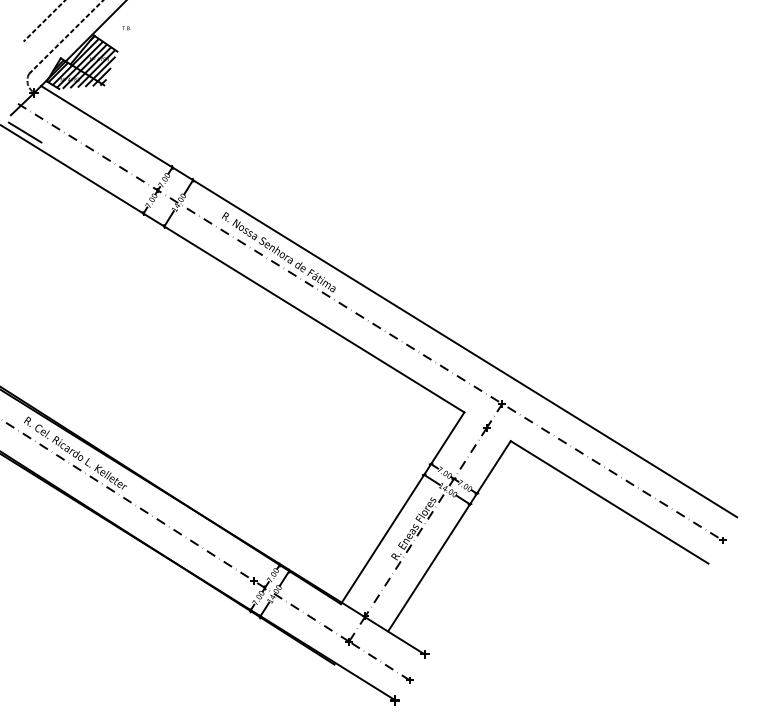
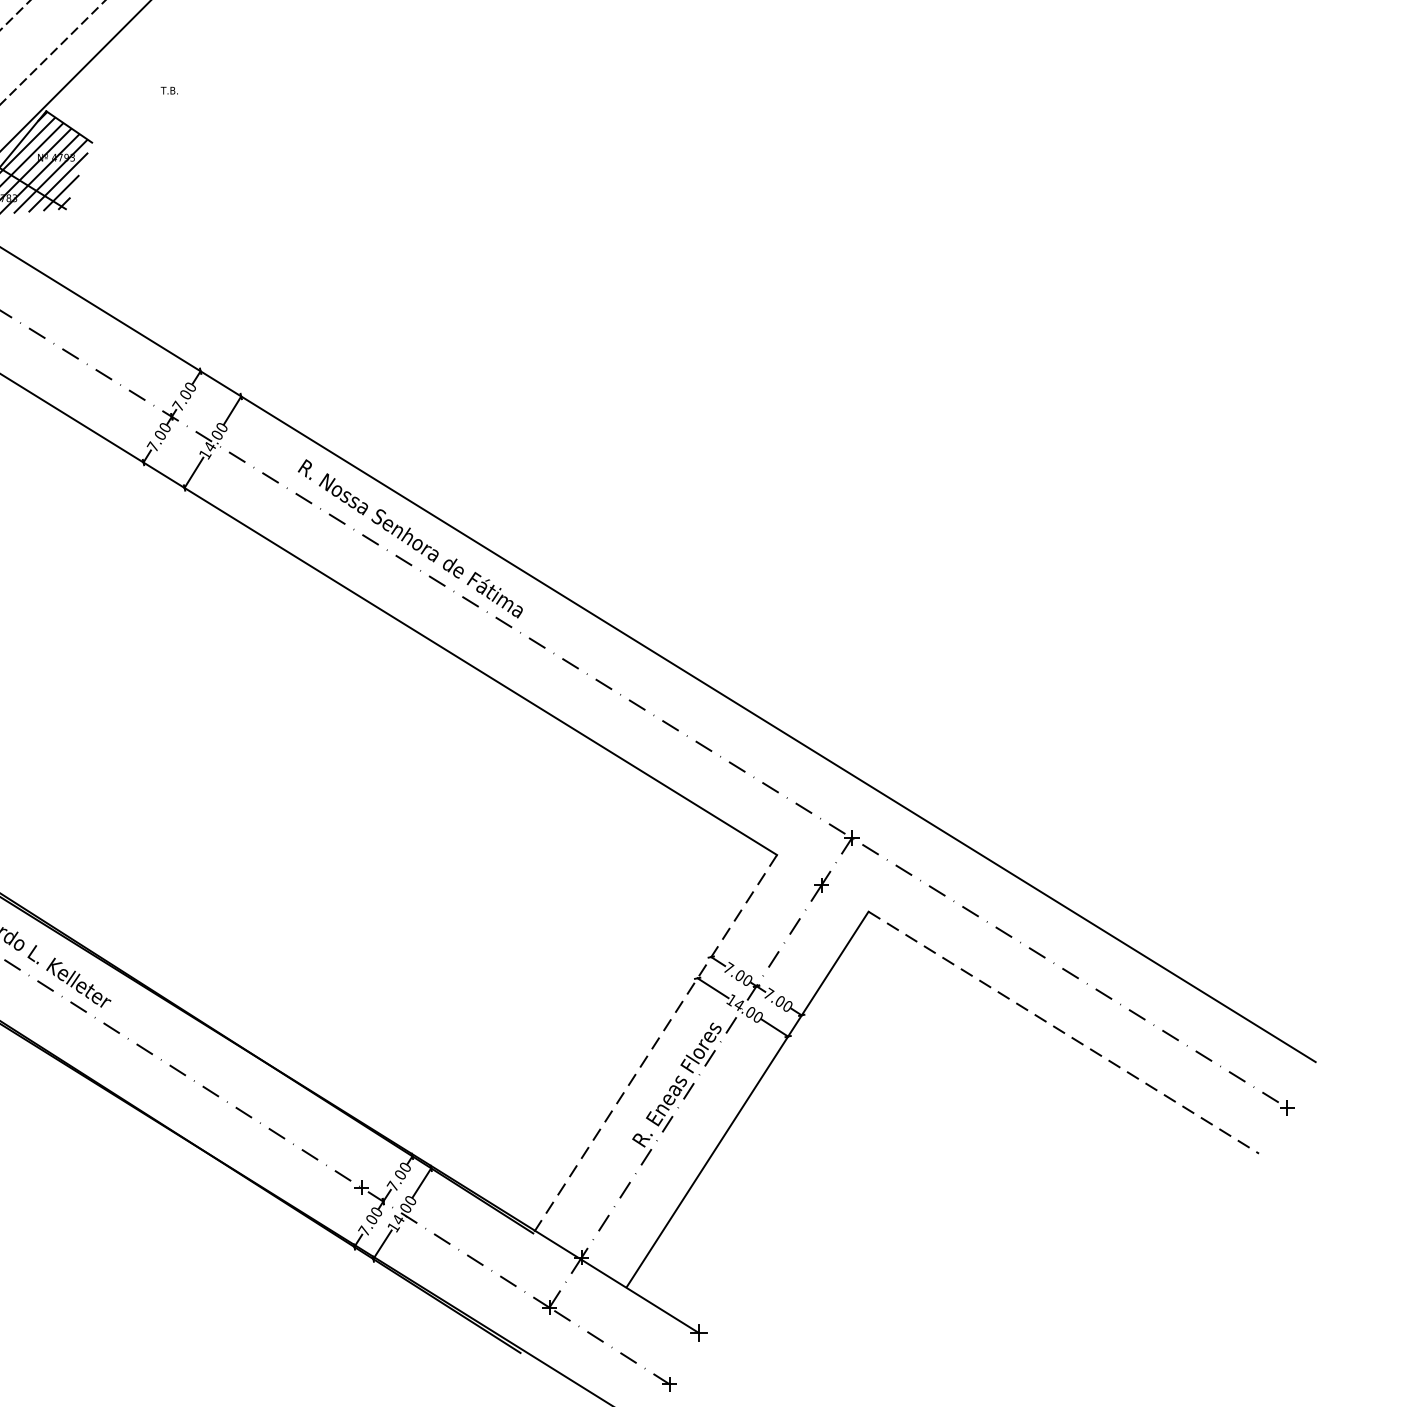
text: (126, 28) -> (169, 91), moved
line: (610, 502) -> (1065, 1032), solid -> dashed
line: (402, 508) -> (654, 1044), solid -> dashed

